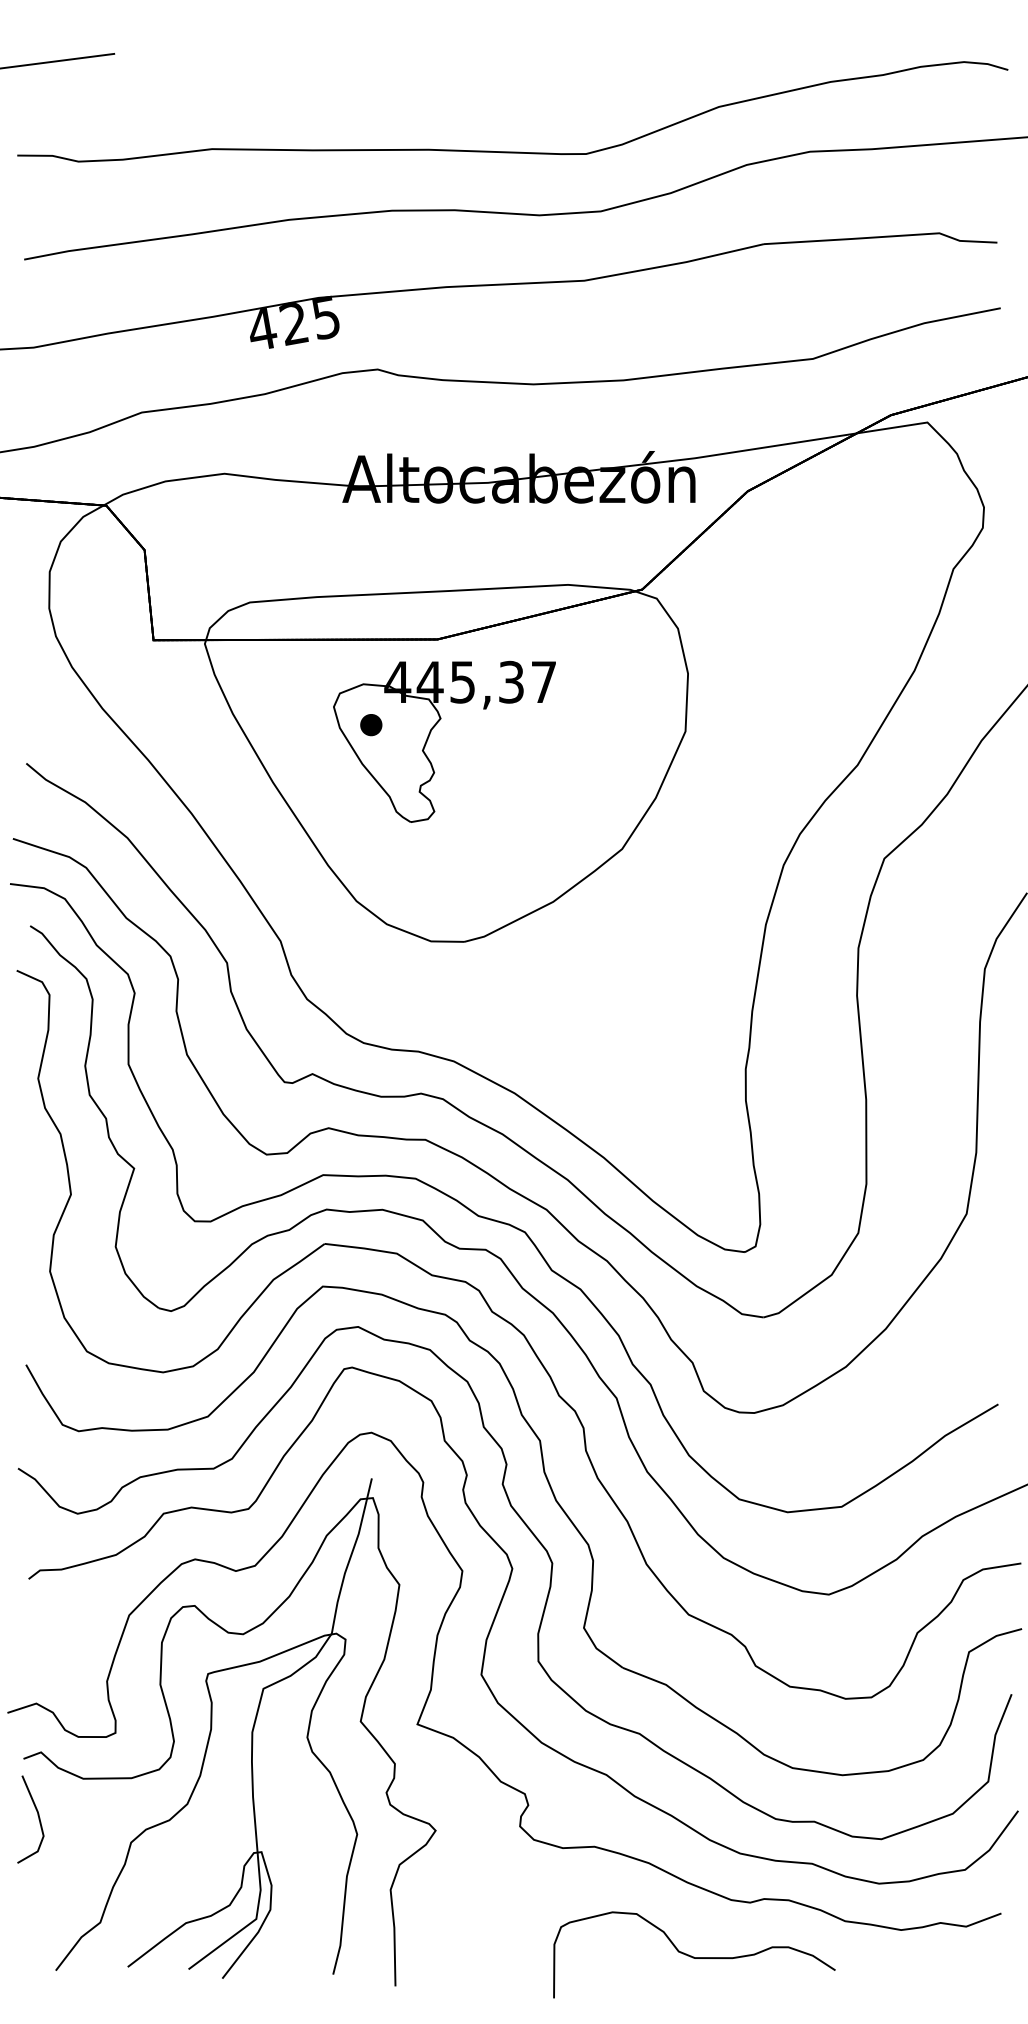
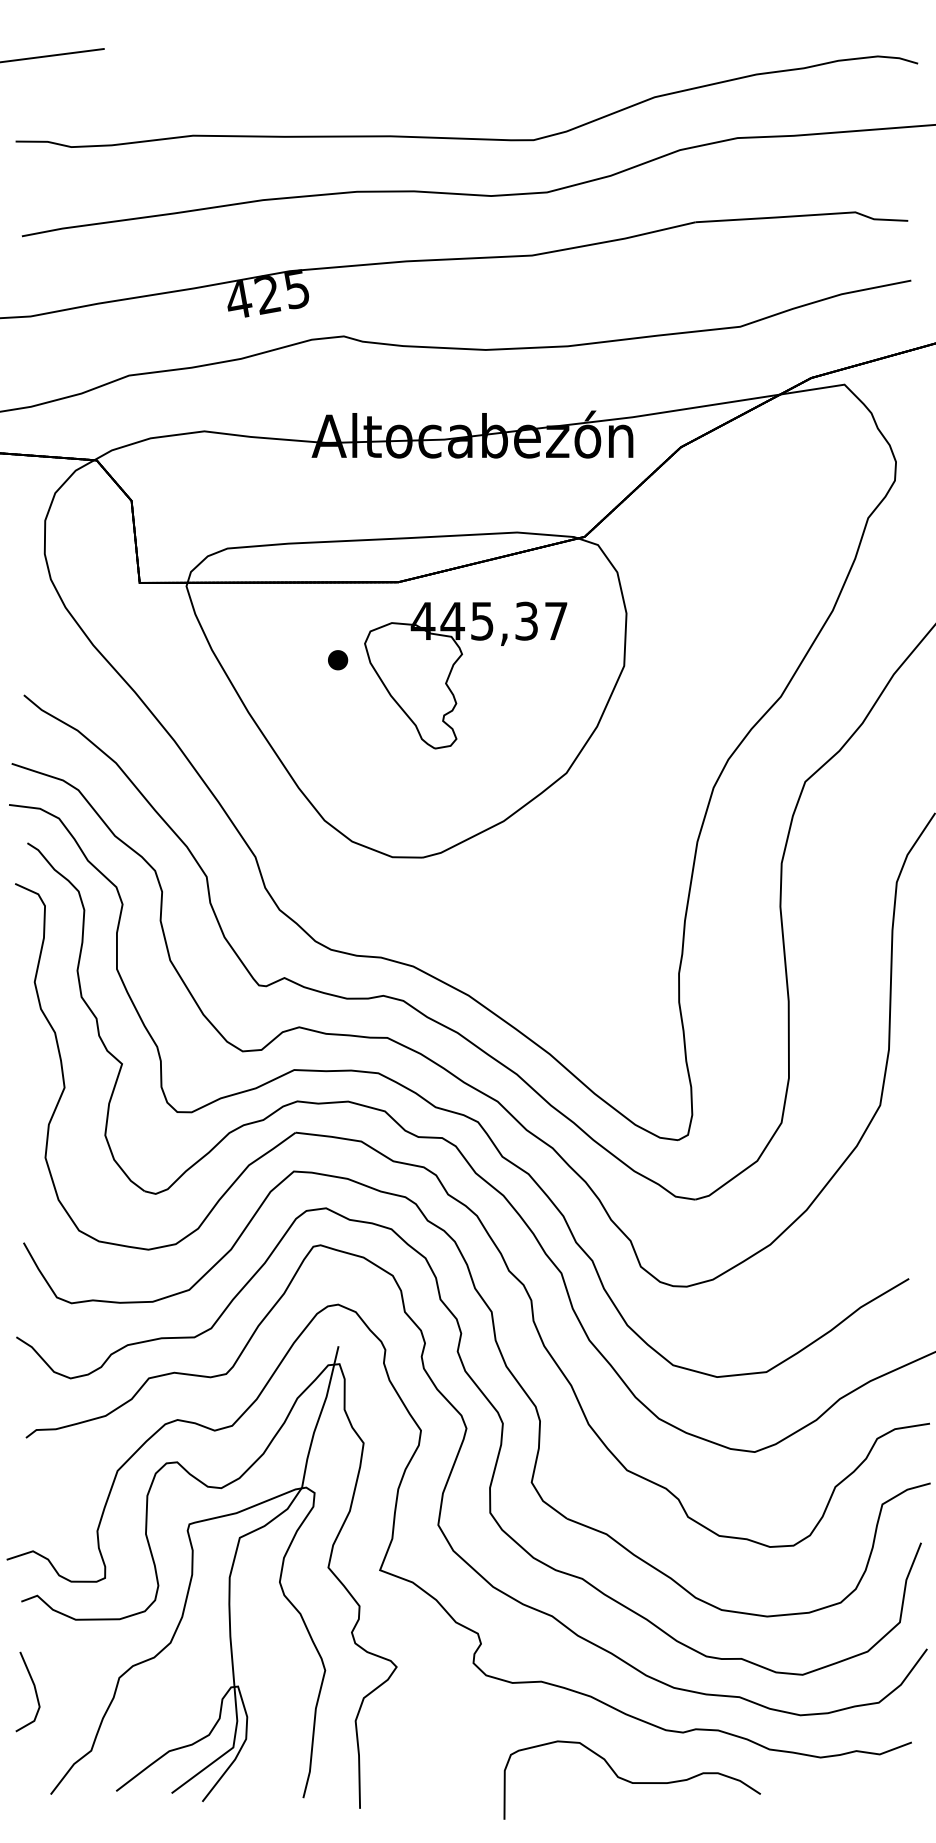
part: (429, 736) -> (452, 670), moved
line: (37, 1818) -> (34, 1690), moved

